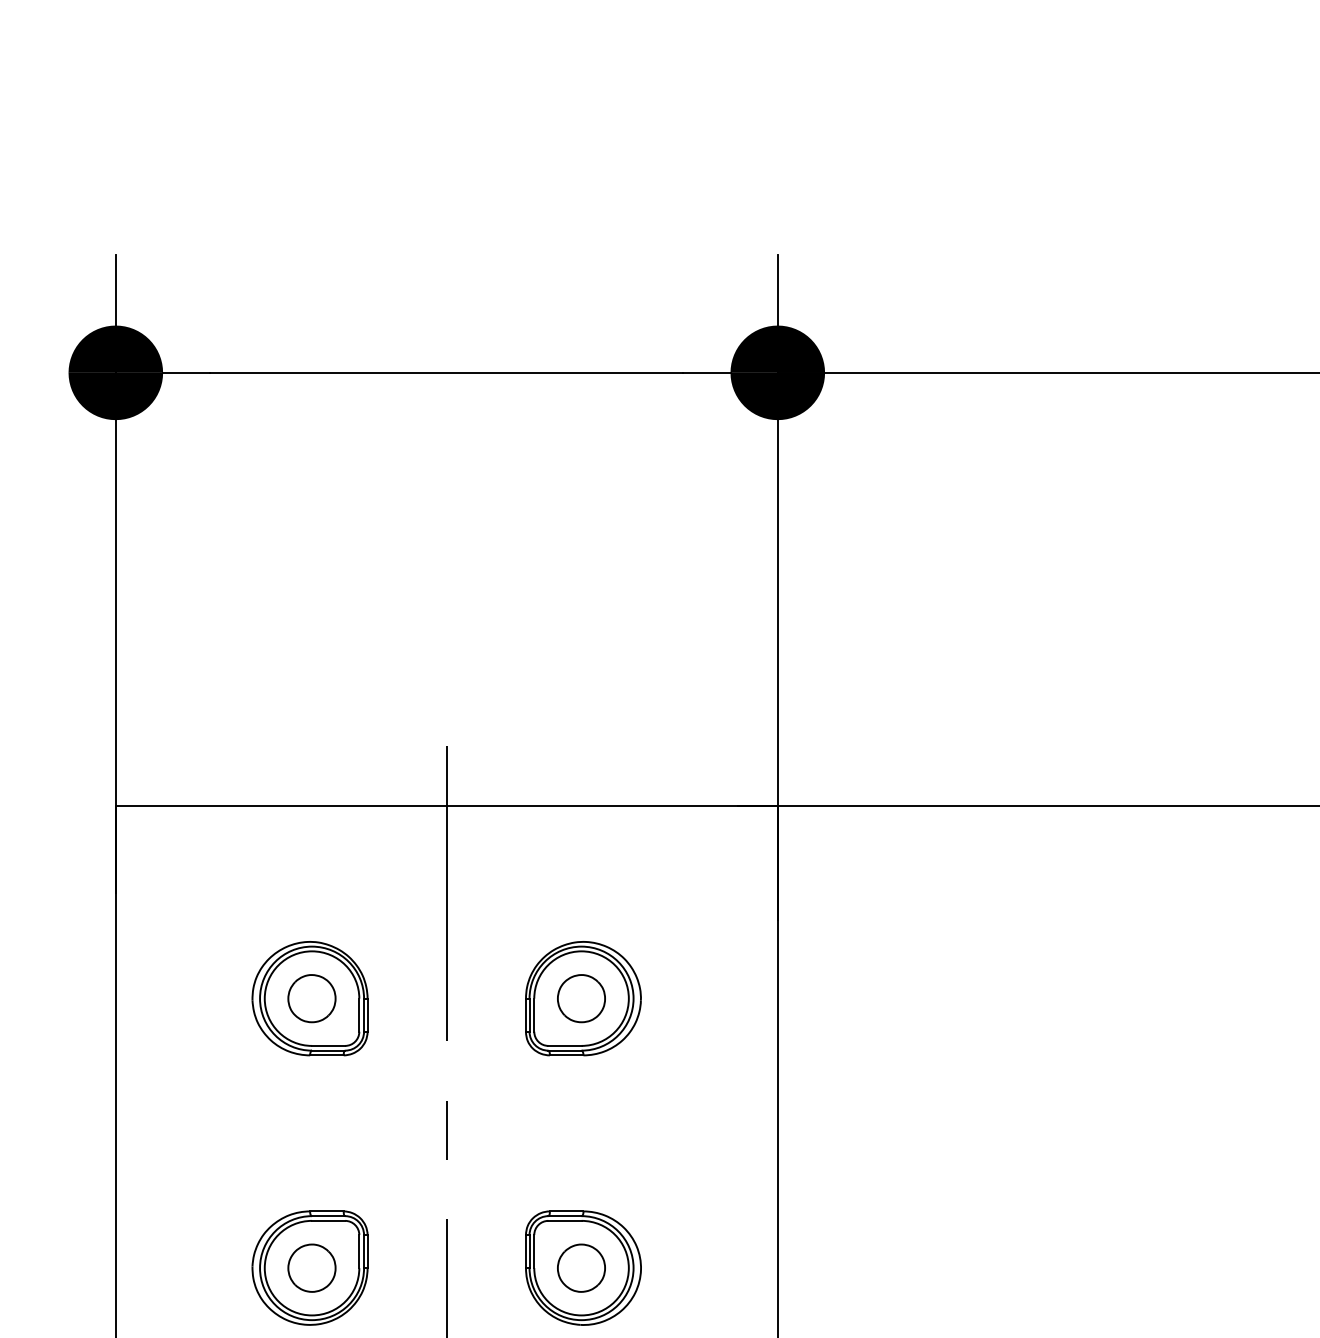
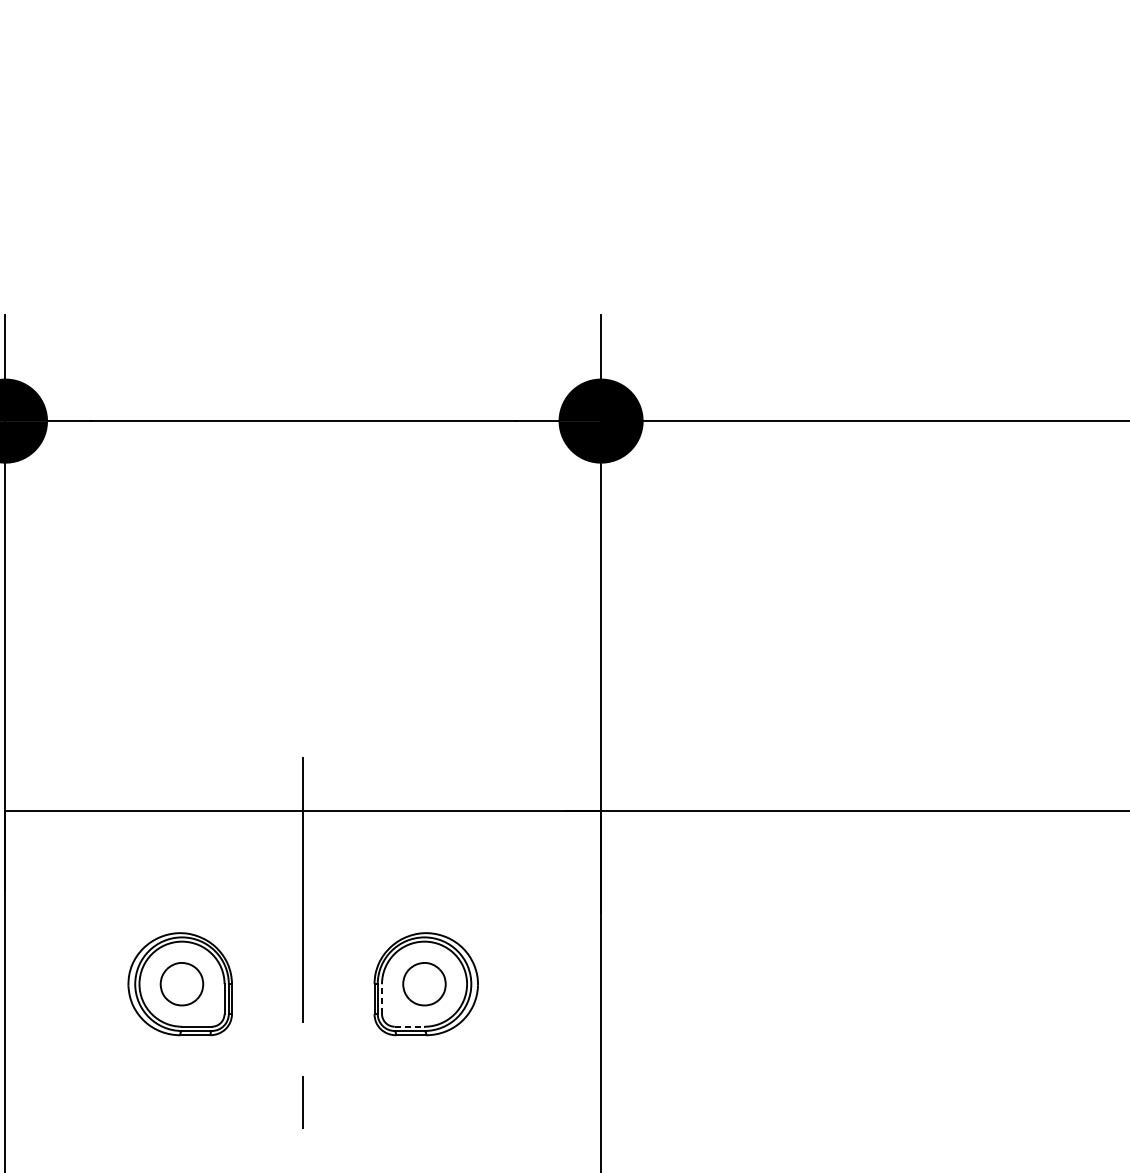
line: (534, 1015) -> (382, 999), solid -> dashed
line: (565, 1045) -> (410, 1026), solid -> dashed

